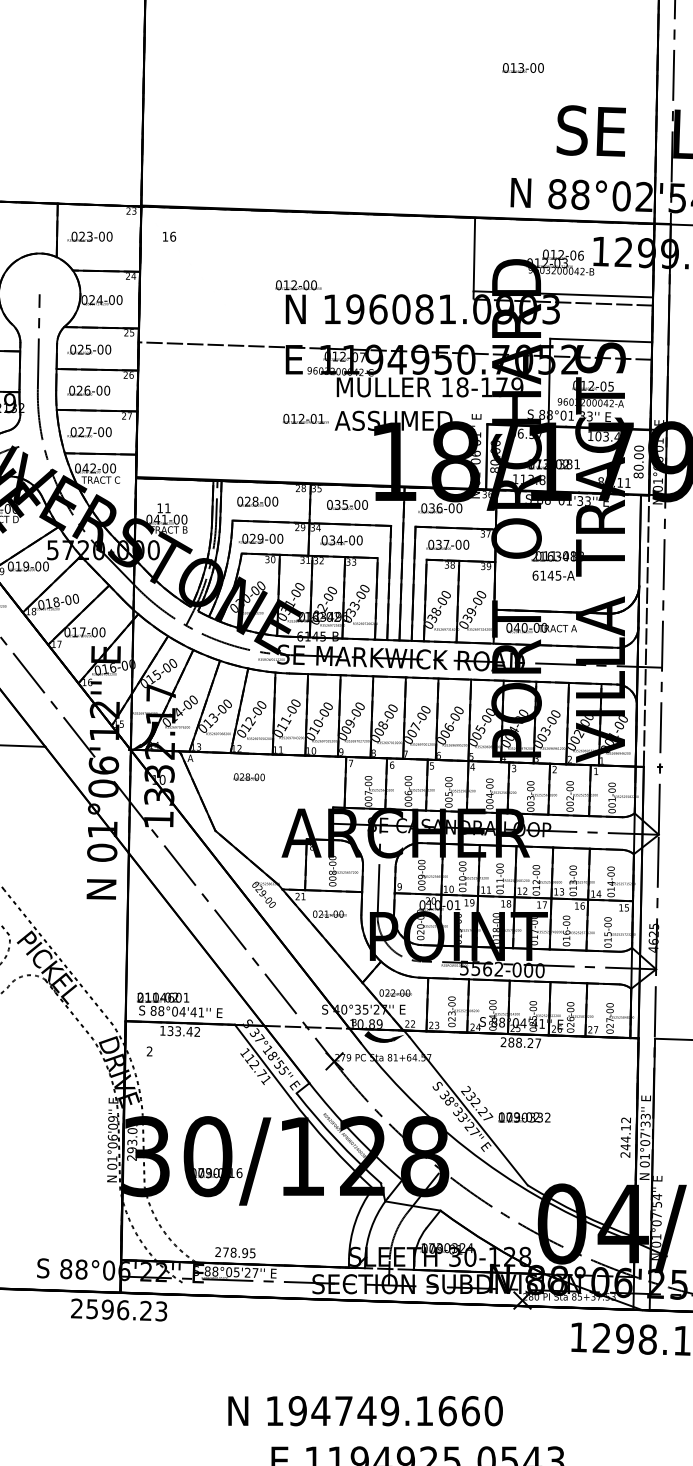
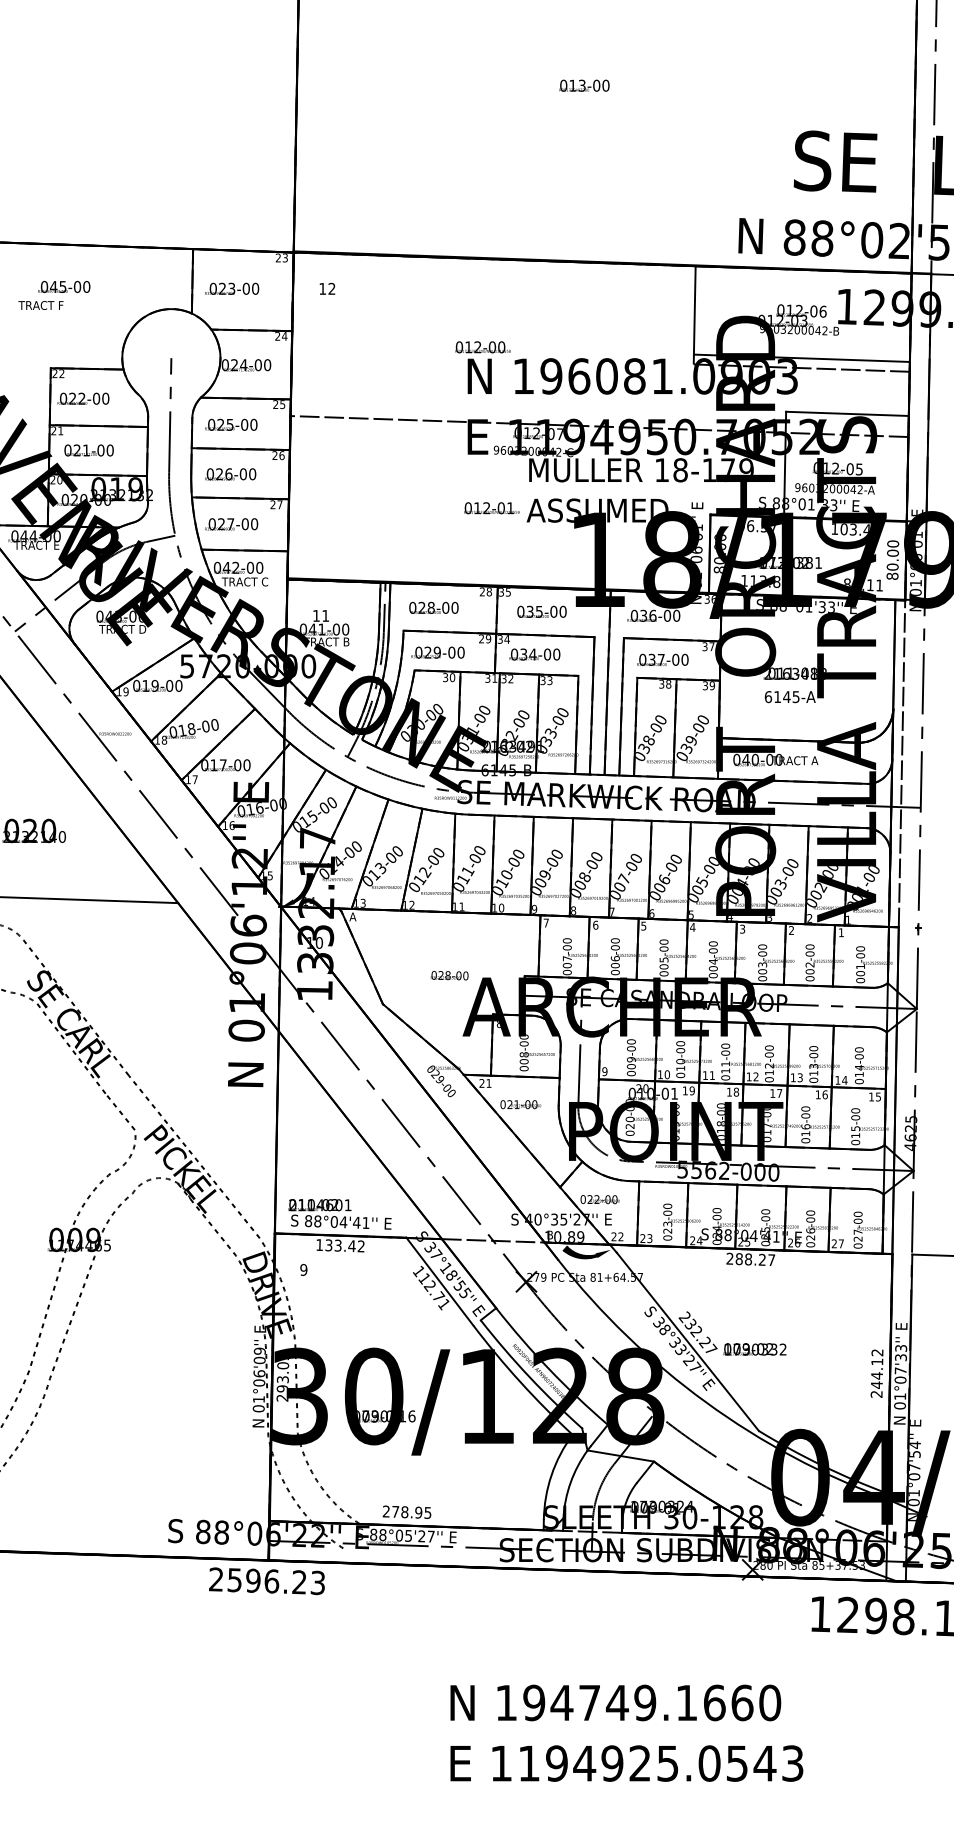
text: (523, 67) -> (584, 85), moved
text: (172, 236) -> (331, 288), 16 -> 12
line: (30, 444) -> (160, 538), added
text: (249, 777) -> (449, 975), moved
text: (149, 1051) -> (303, 1269), 2 -> 9
text: (365, 1410) -> (615, 1702), moved

